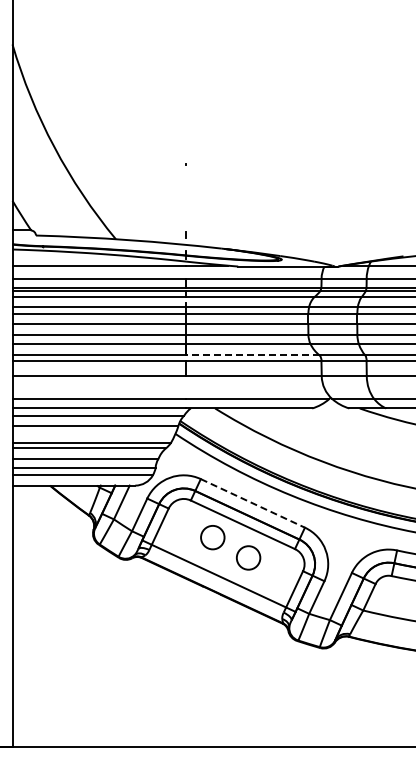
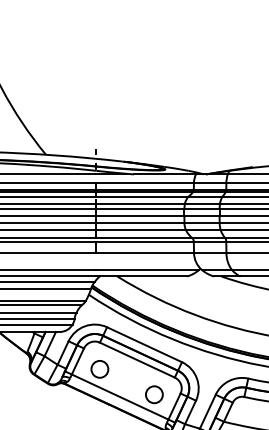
line: (252, 355) -> (144, 238), dashed -> solid
line: (253, 503) -> (144, 344), dashed -> solid
circle: (212, 537) -> (99, 369), moved
circle: (248, 557) -> (154, 394), moved

